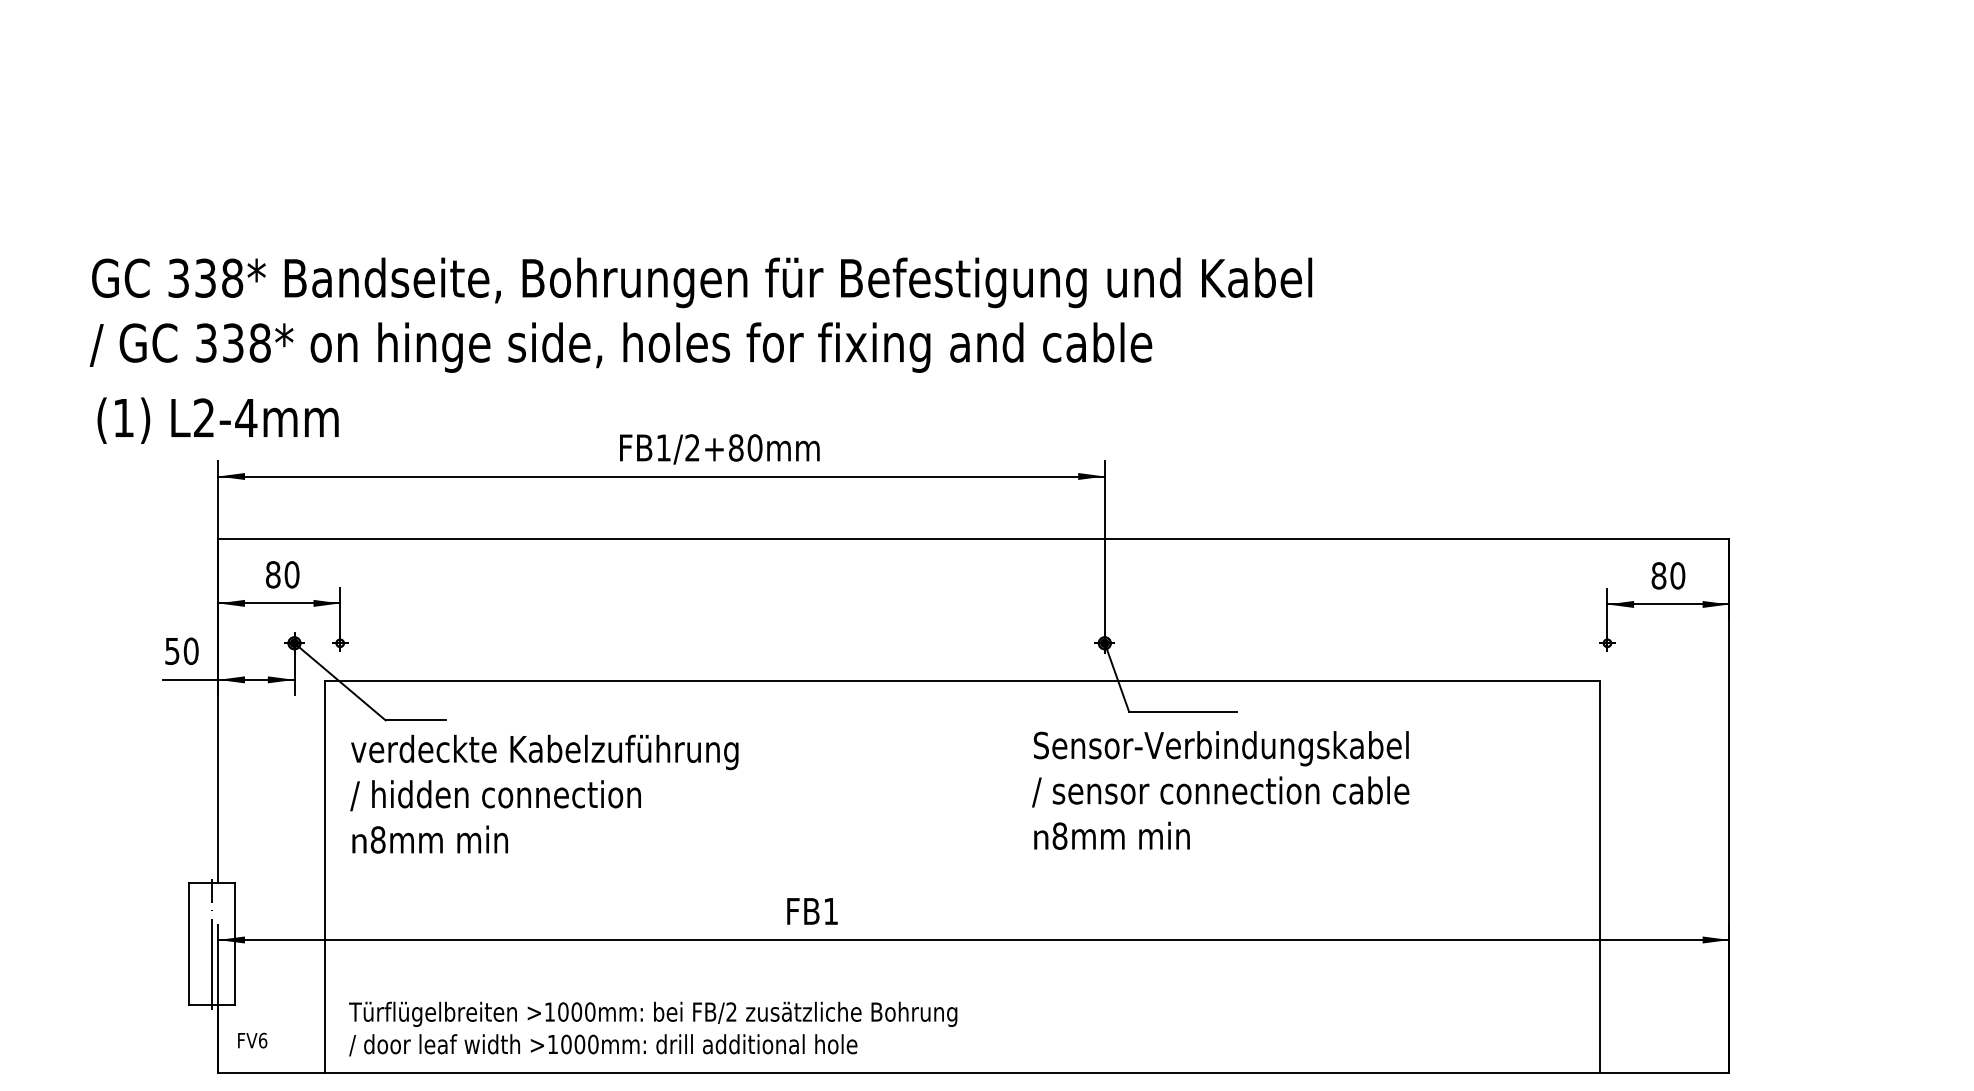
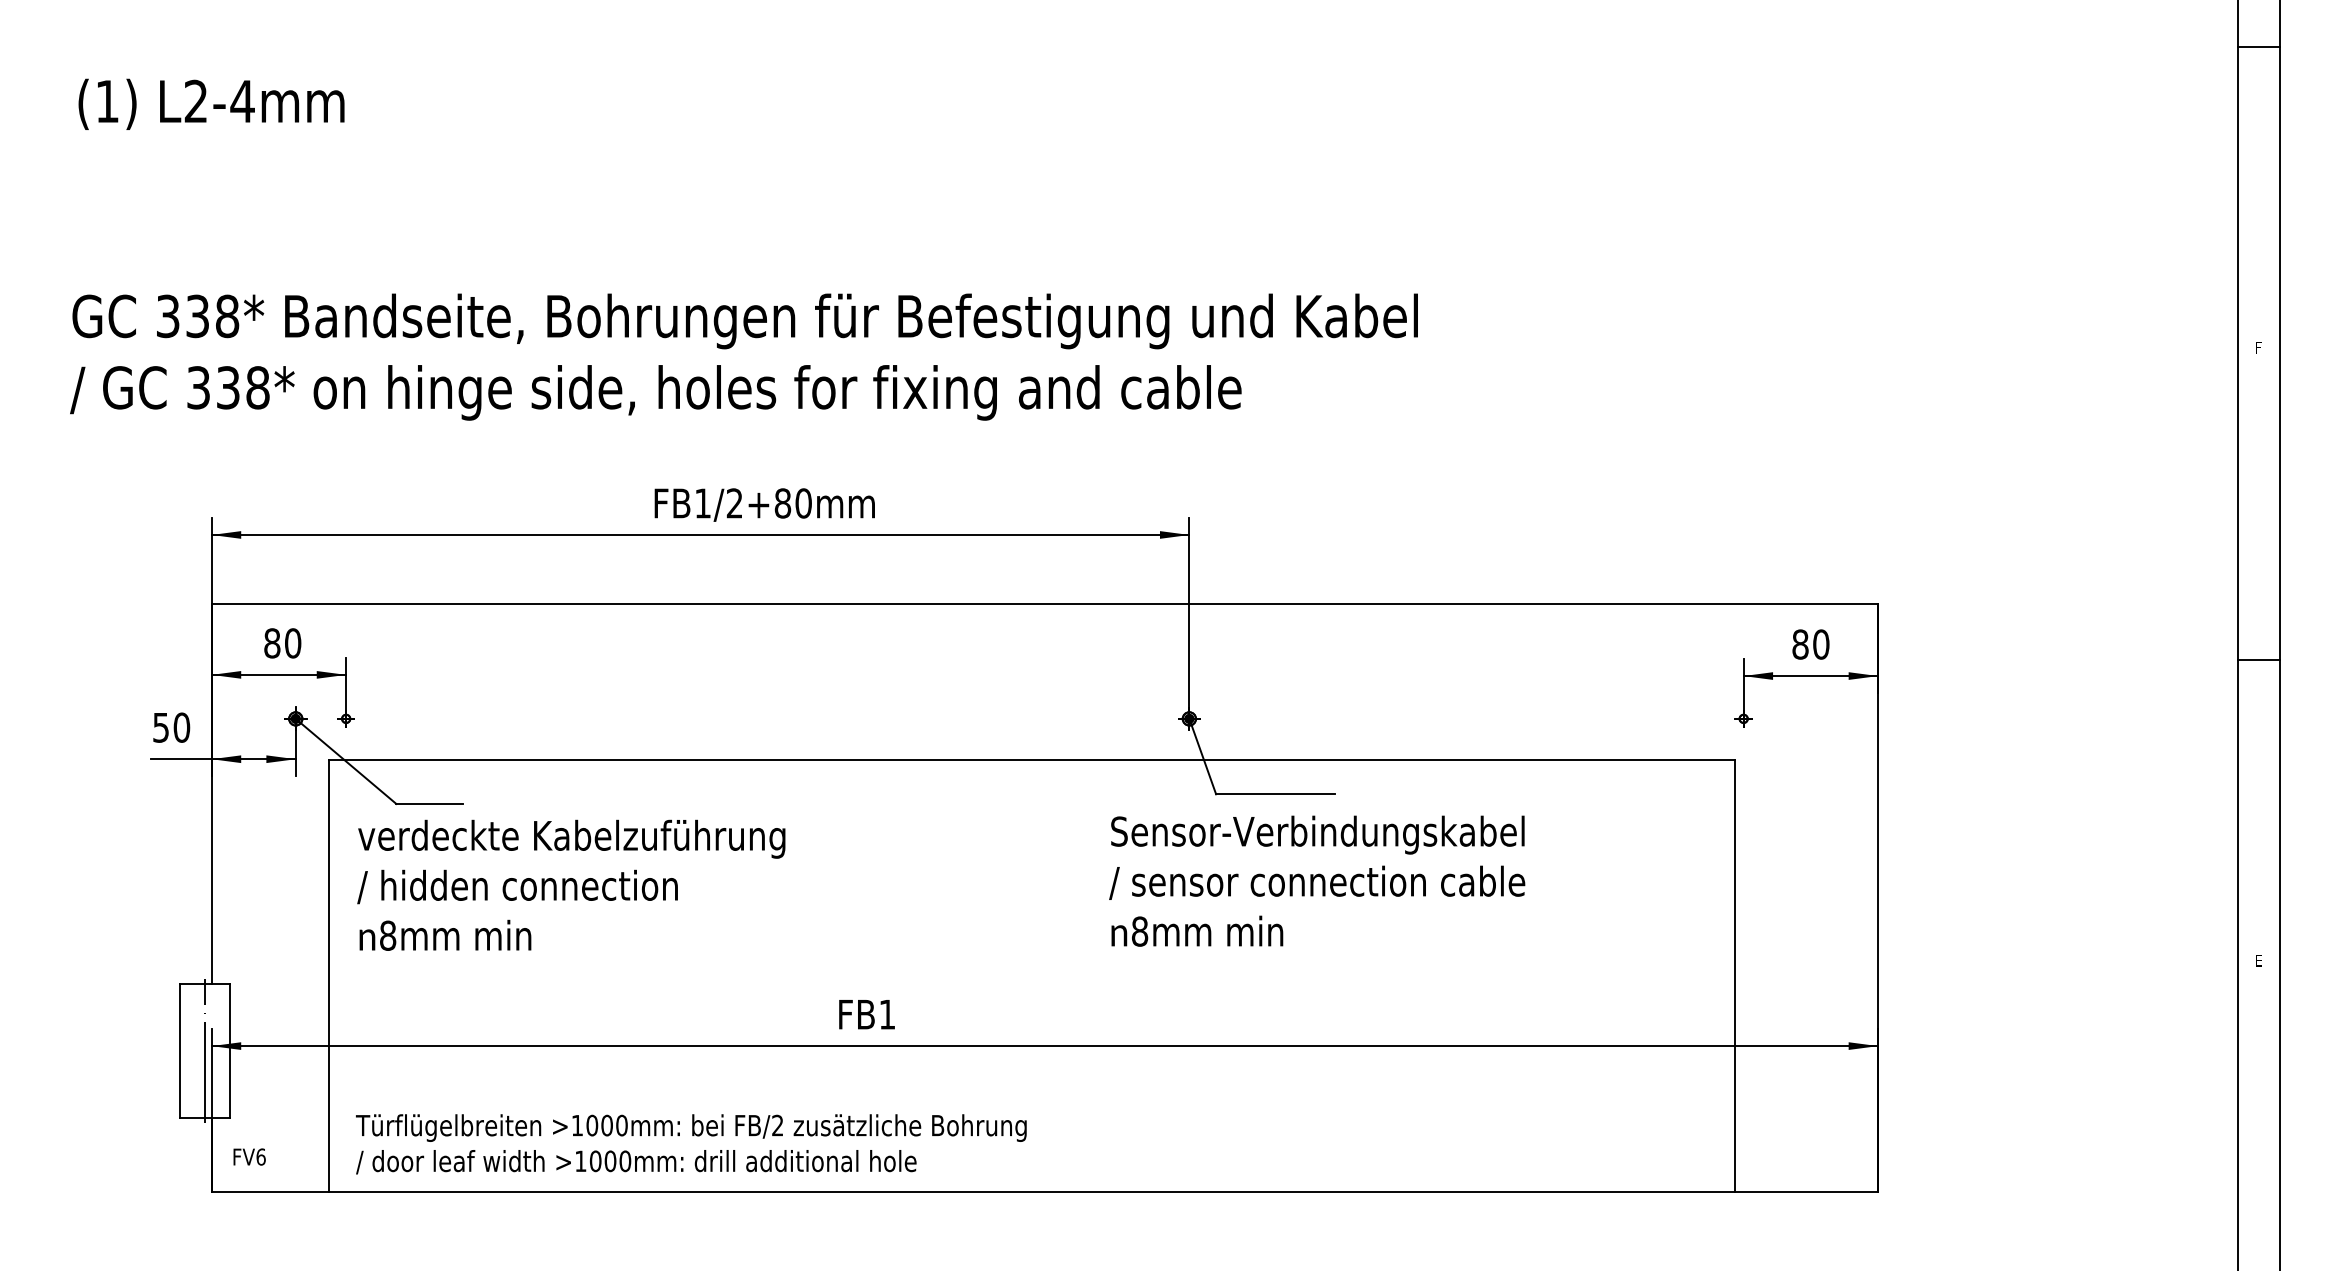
text: (218, 419) -> (211, 103), moved

